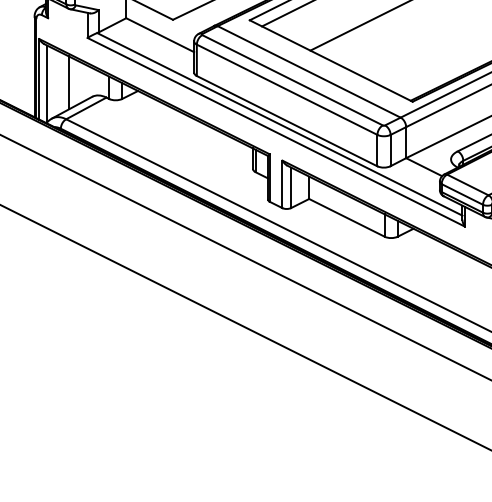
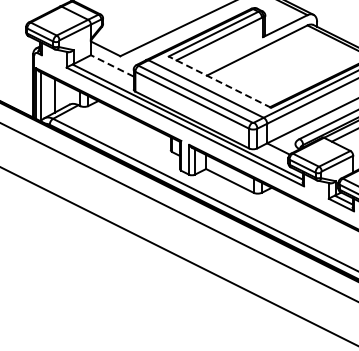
line: (160, 34) -> (112, 65), solid -> dashed
line: (330, 59) -> (219, 81), solid -> dashed

